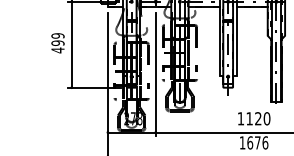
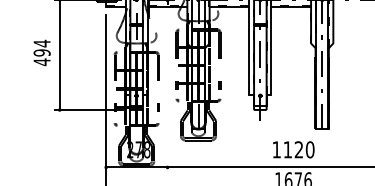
text: (57, 35) -> (41, 43), 499 -> 494
line: (155, 74) -> (167, 93), removed

